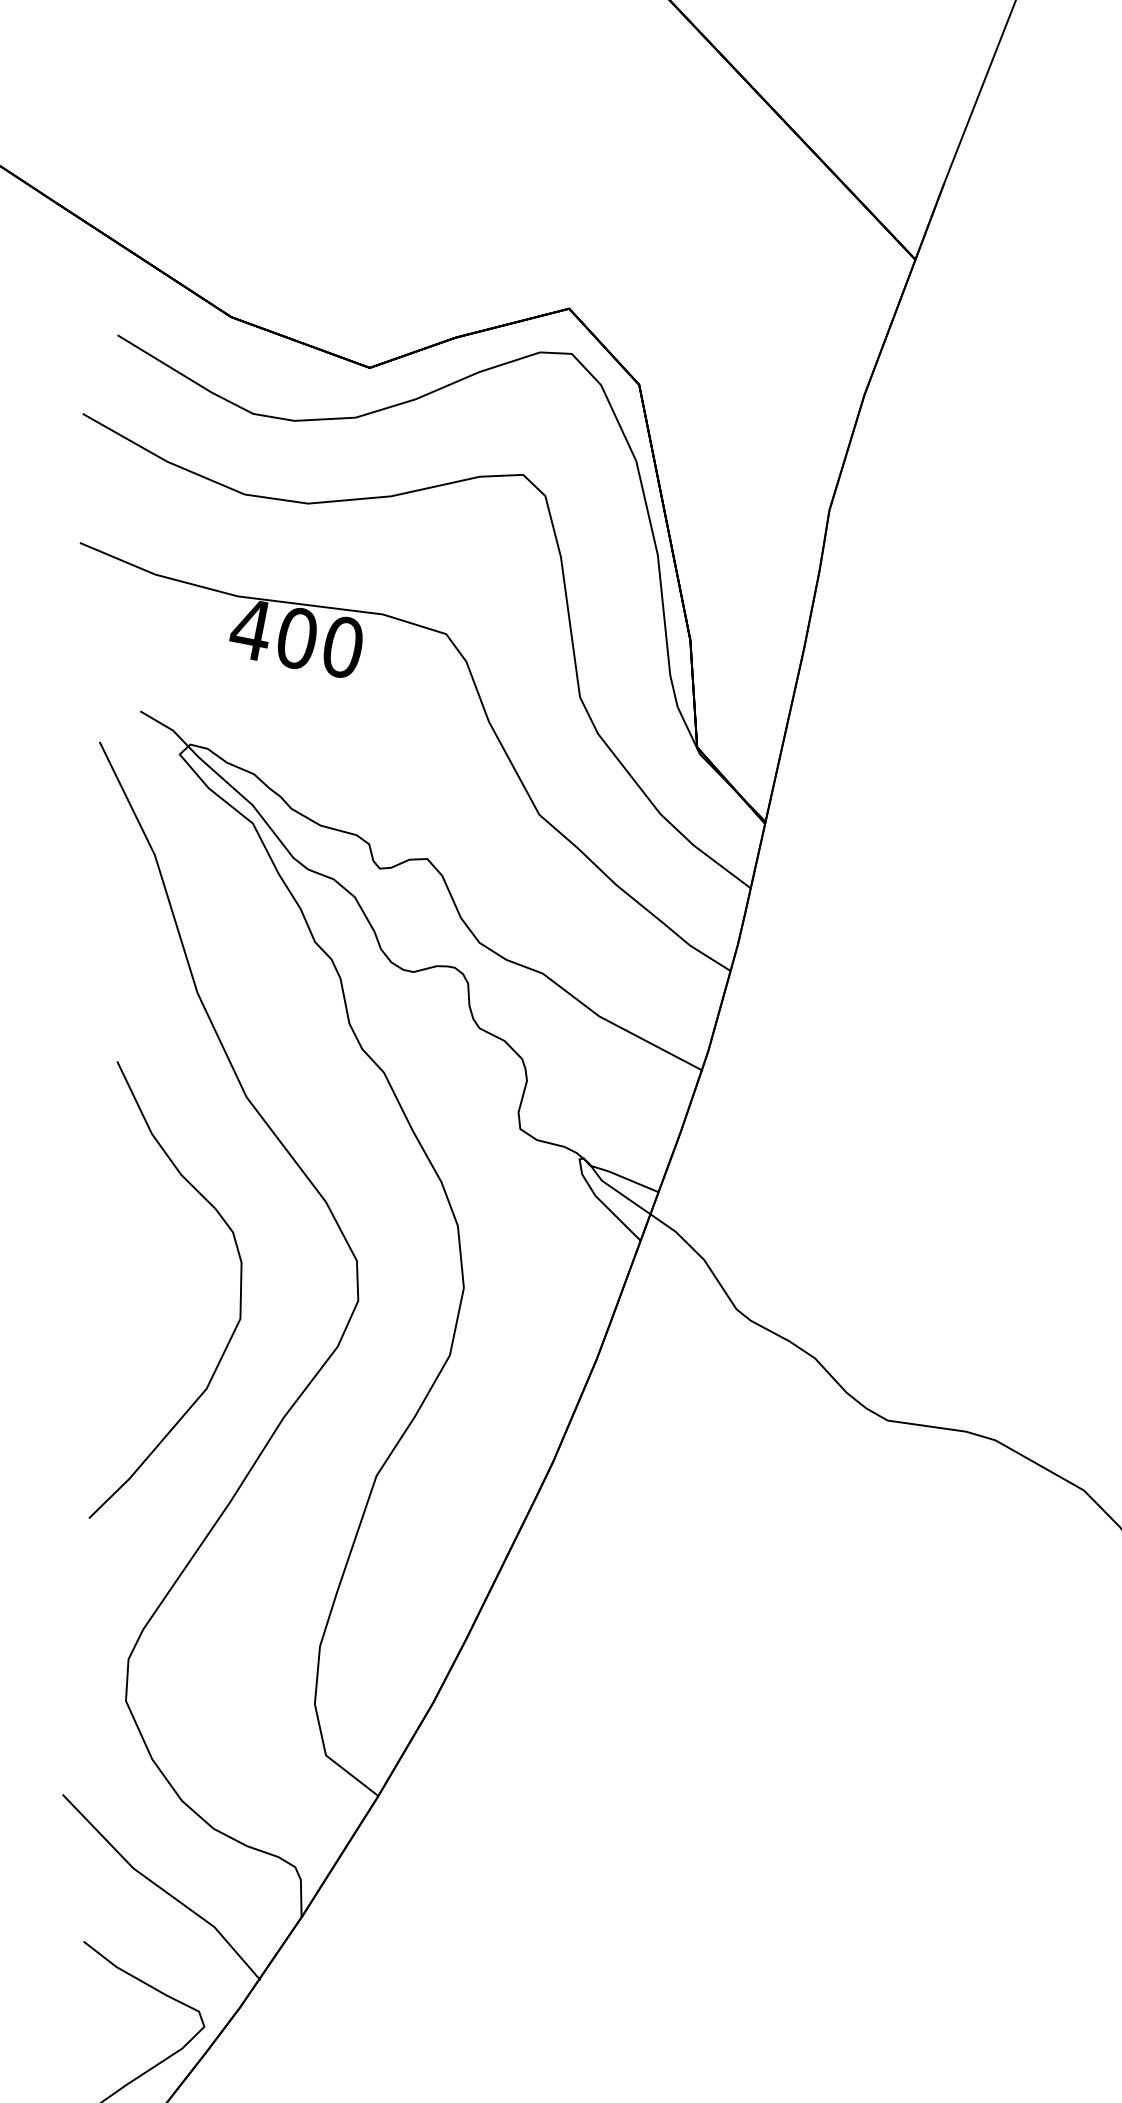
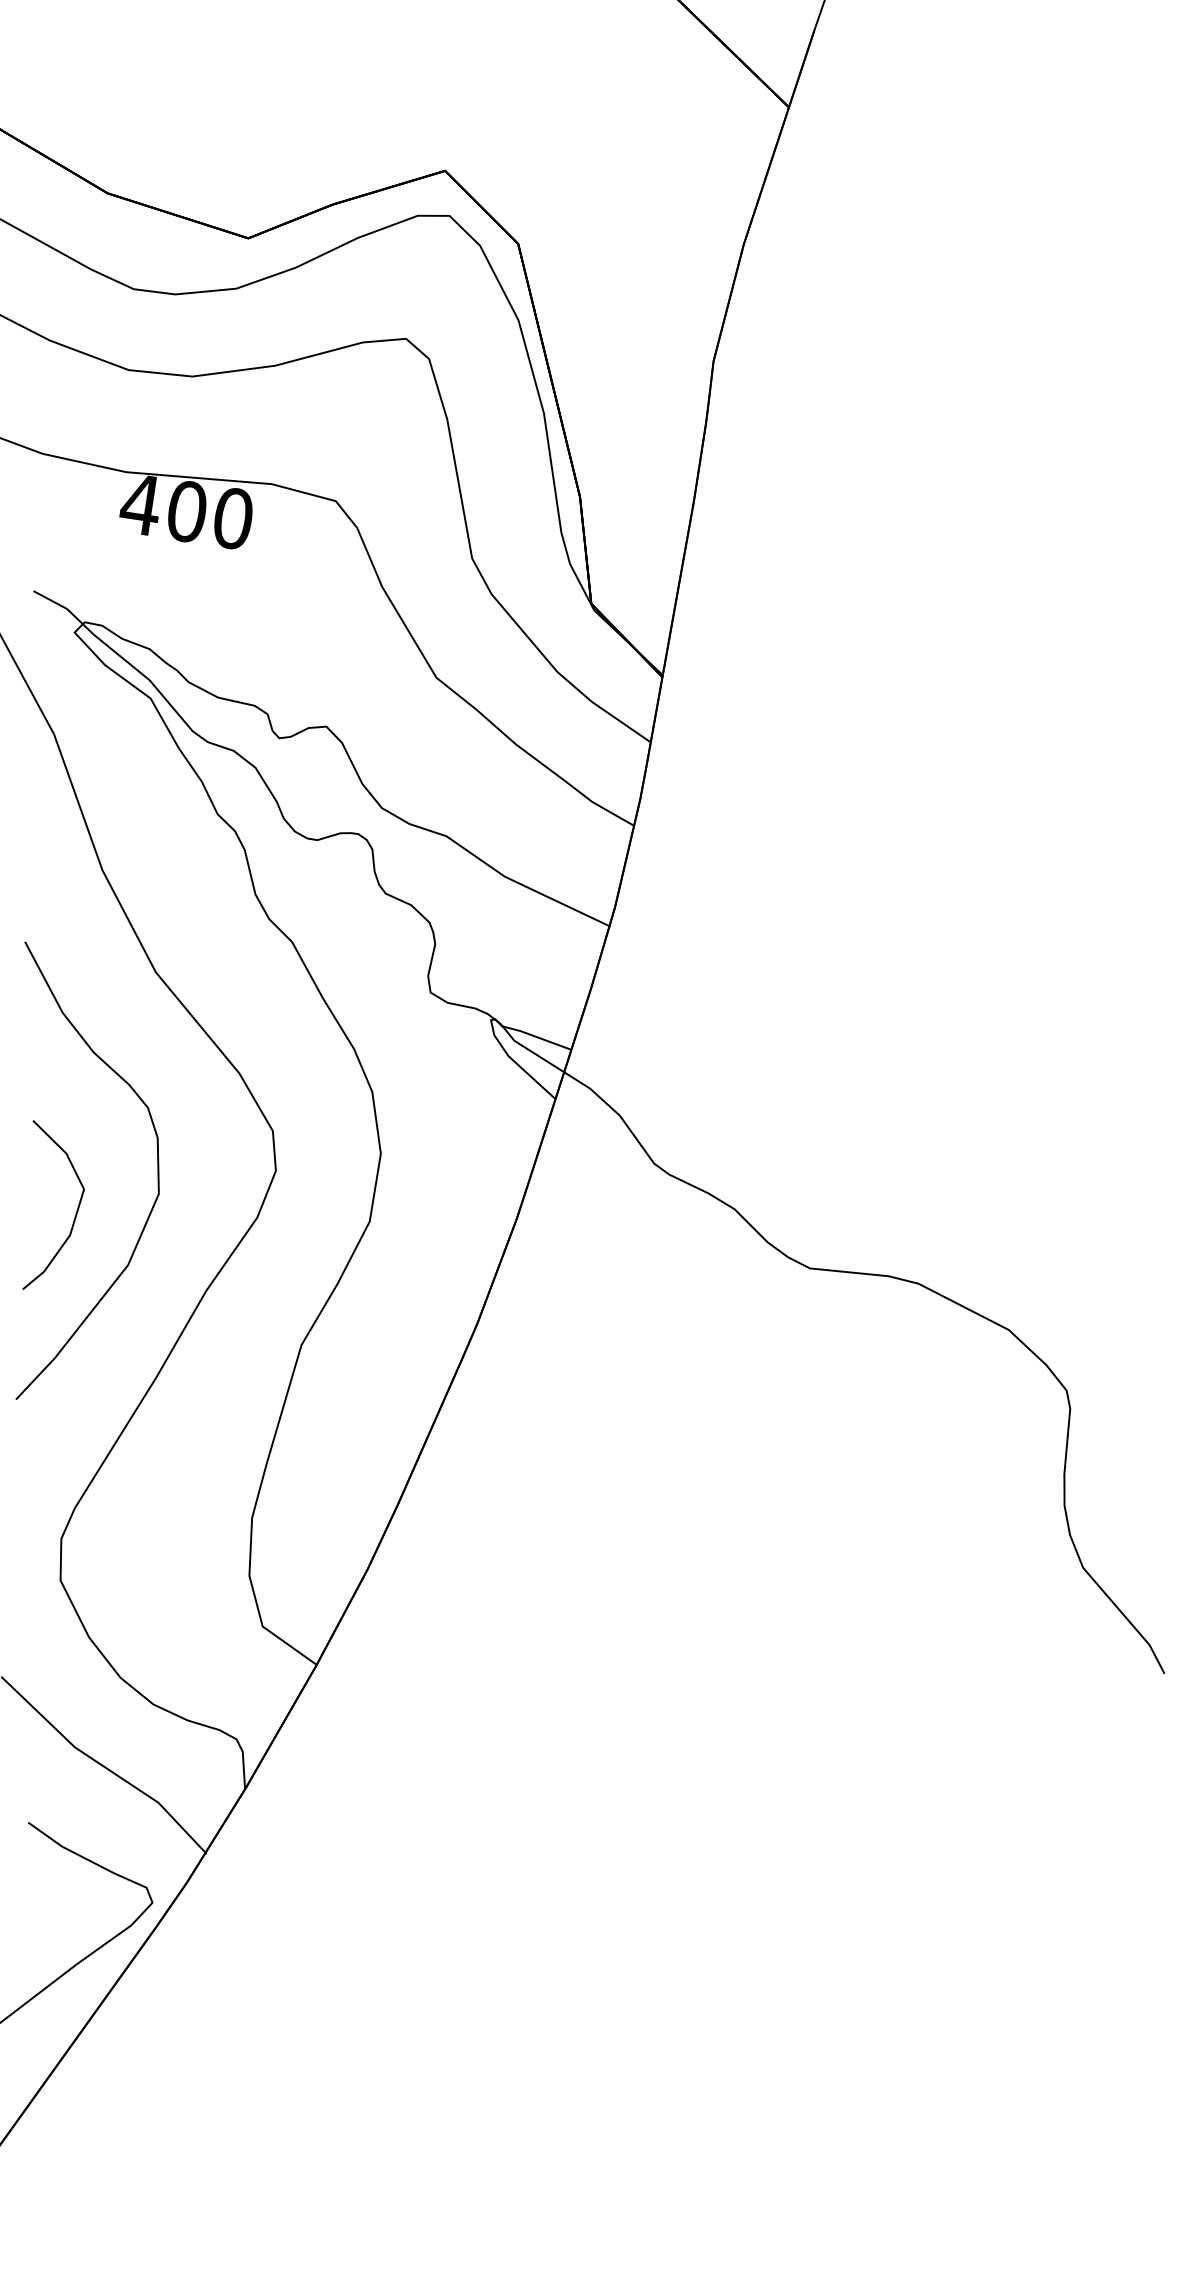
curve: (157, 1331) -> (76, 1210), added

